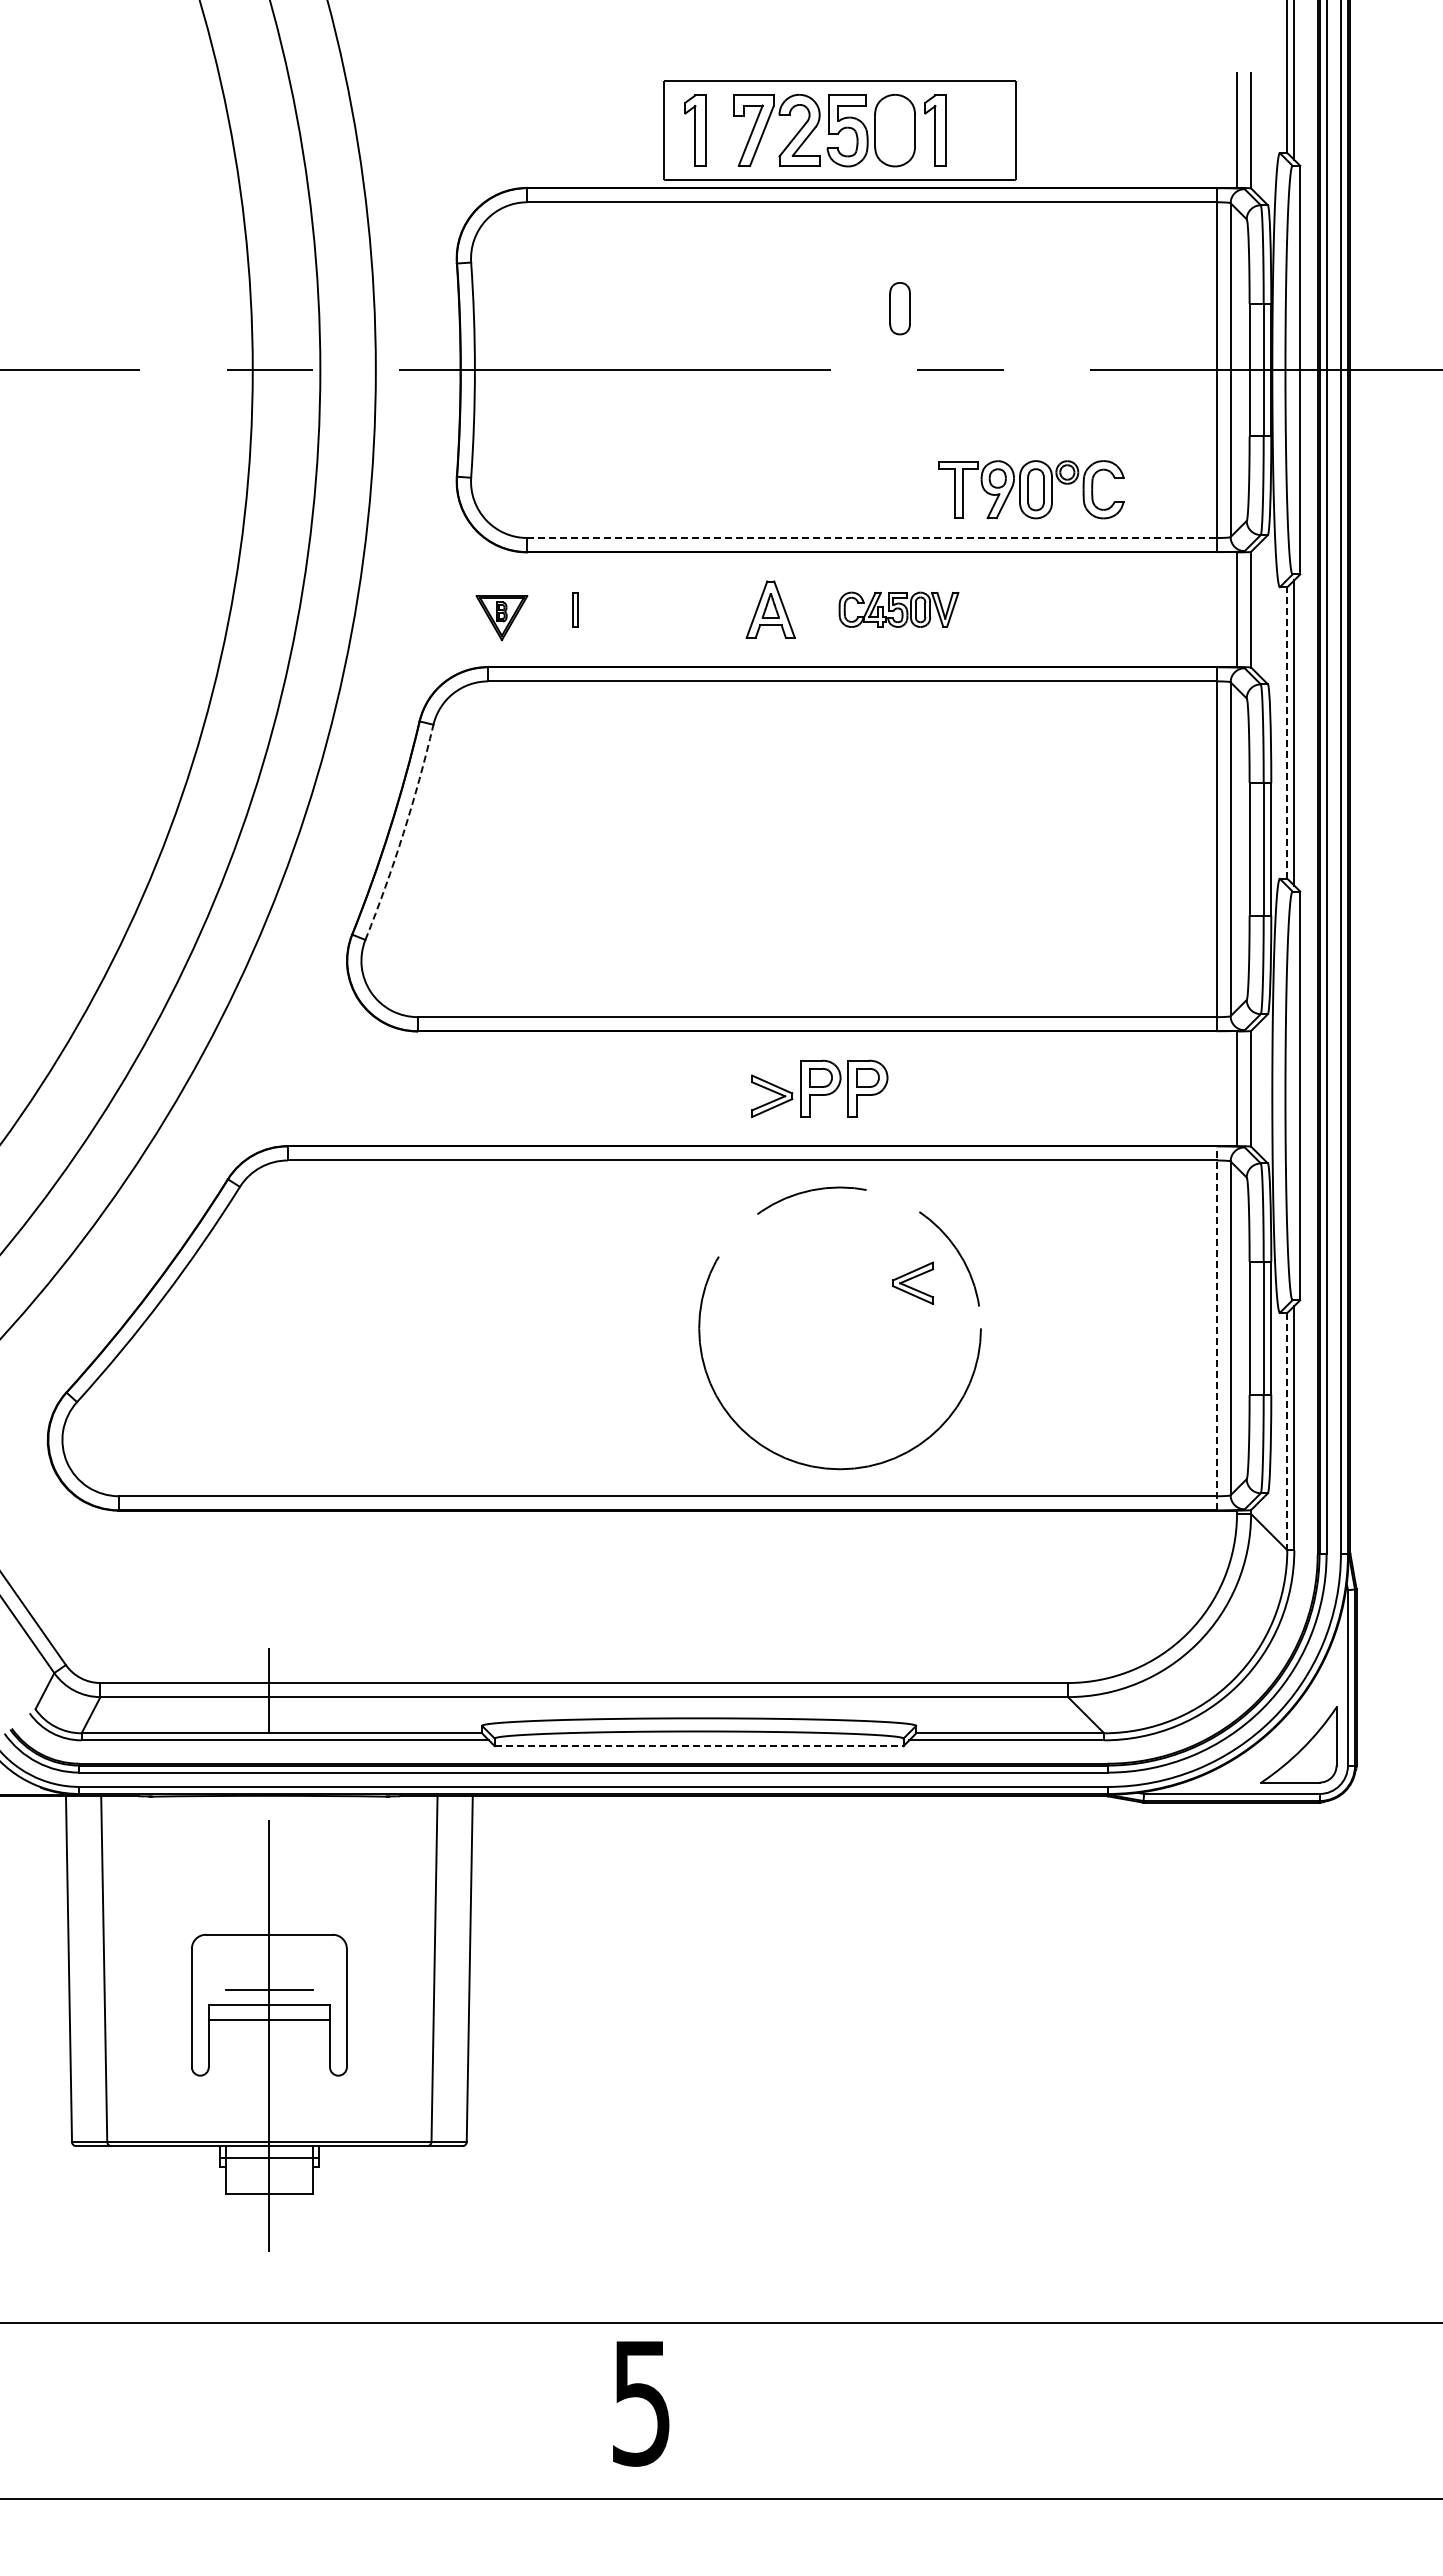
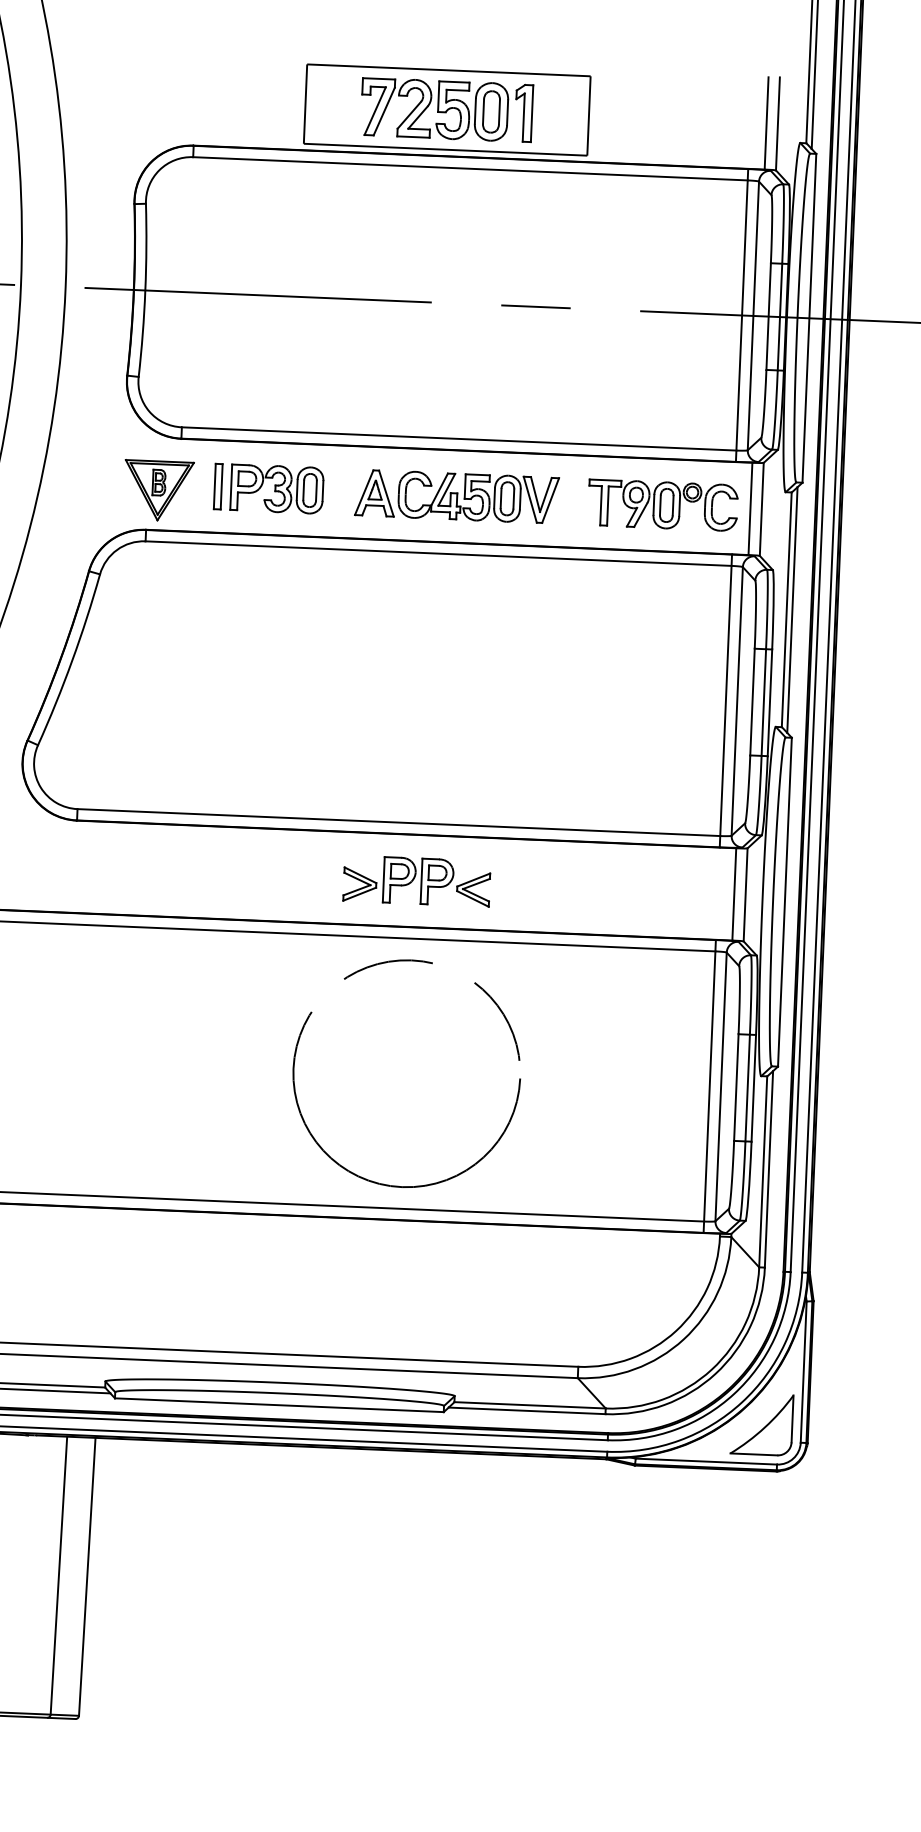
part: (695, 130) -> (330, 105), removed
part: (899, 308) -> (491, 111), moved
part: (1031, 489) -> (663, 505), moved
line: (871, 538) -> (458, 439), dashed -> solid
part: (575, 609) -> (218, 486), size x1.67
part: (648, 609) -> (276, 488), added
part: (898, 609) -> (478, 497), size x1.67
part: (501, 617) -> (158, 490), size x1.67
line: (1287, 733) -> (786, 610), dashed -> solid
arc: (403, 833) -> (72, 660), dashed -> solid
part: (913, 1282) -> (473, 888), moved
line: (1216, 1328) -> (709, 1086), dashed -> solid
line: (1287, 1431) -> (763, 1171), dashed -> solid
line: (699, 1746) -> (279, 1405), dashed -> solid

